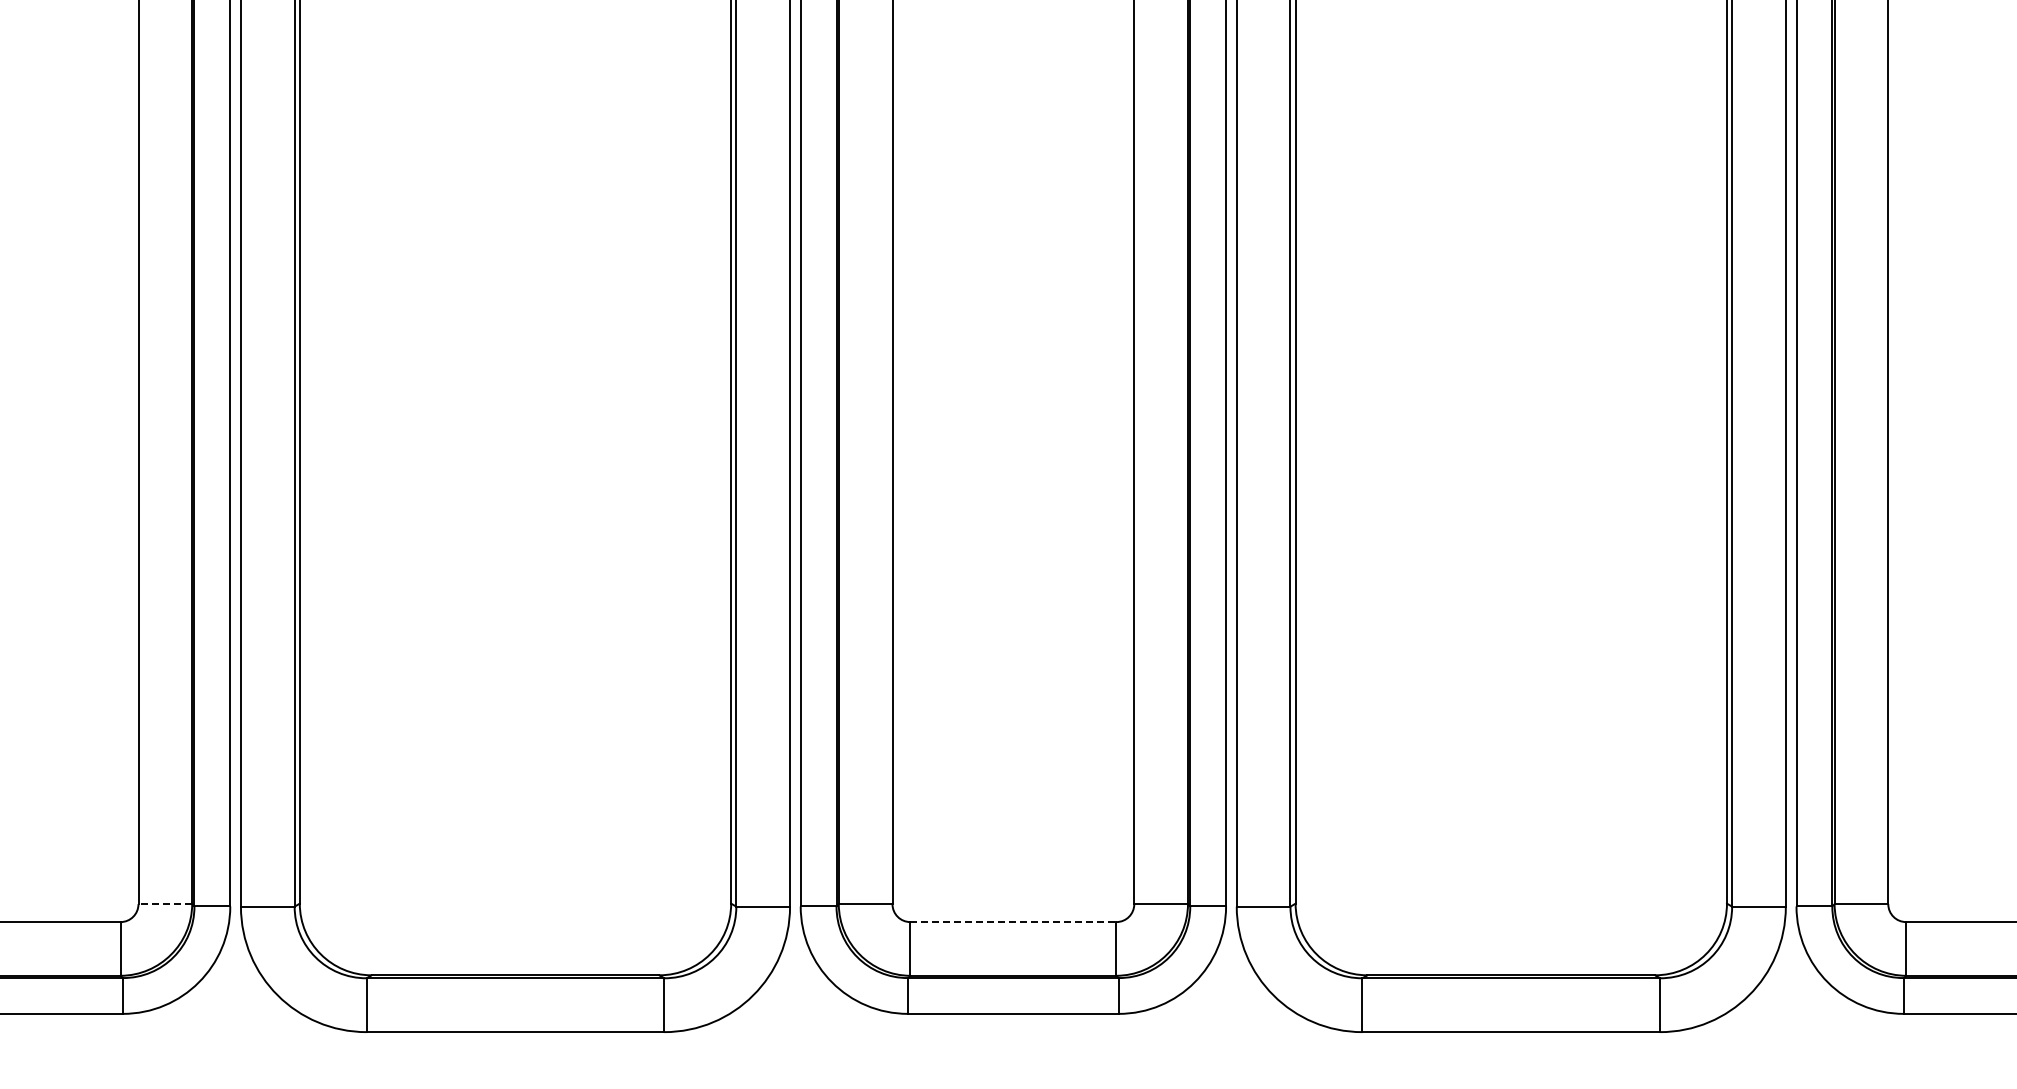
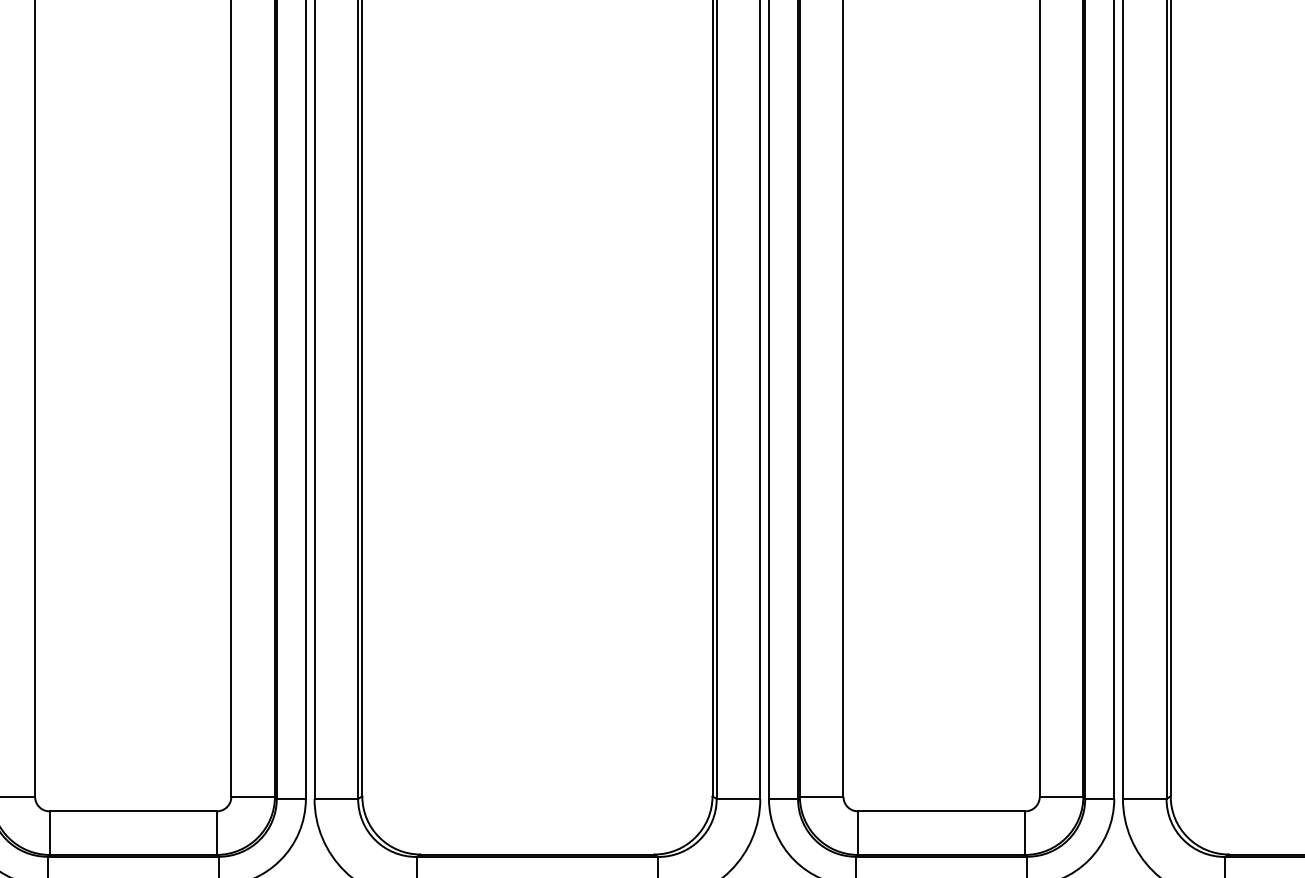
line: (165, 904) -> (253, 797), dashed -> solid
line: (1013, 922) -> (941, 811), dashed -> solid

